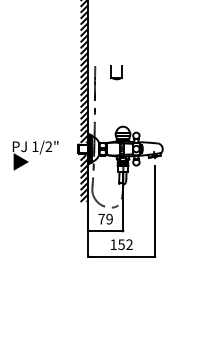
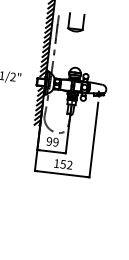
part: (116, 72) -> (75, 22), size x1.6
text: (101, 218) -> (49, 140), 79 -> 99

